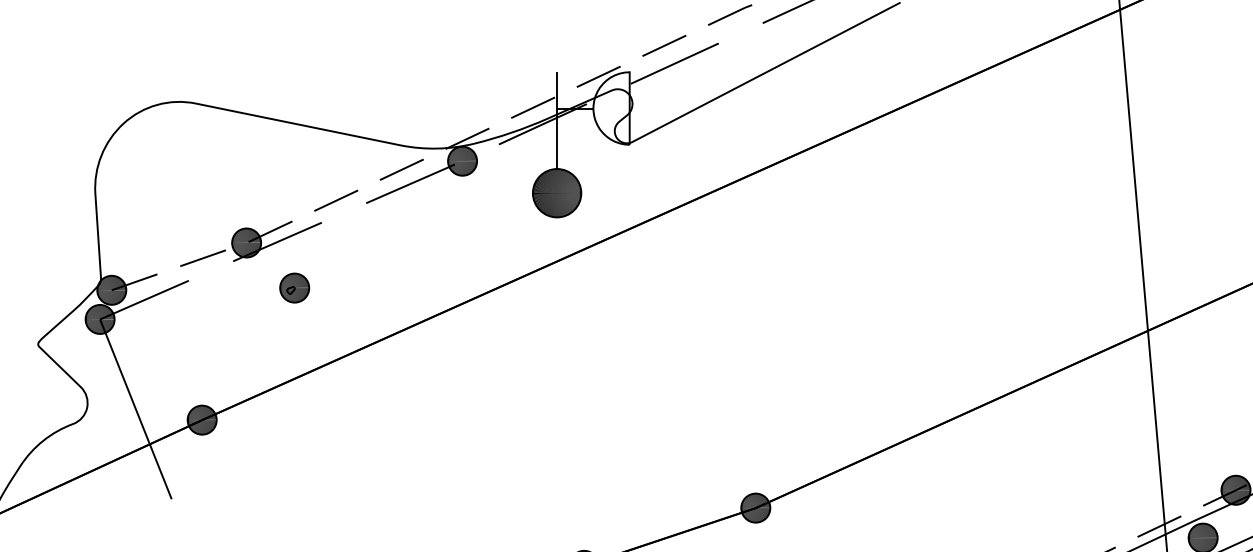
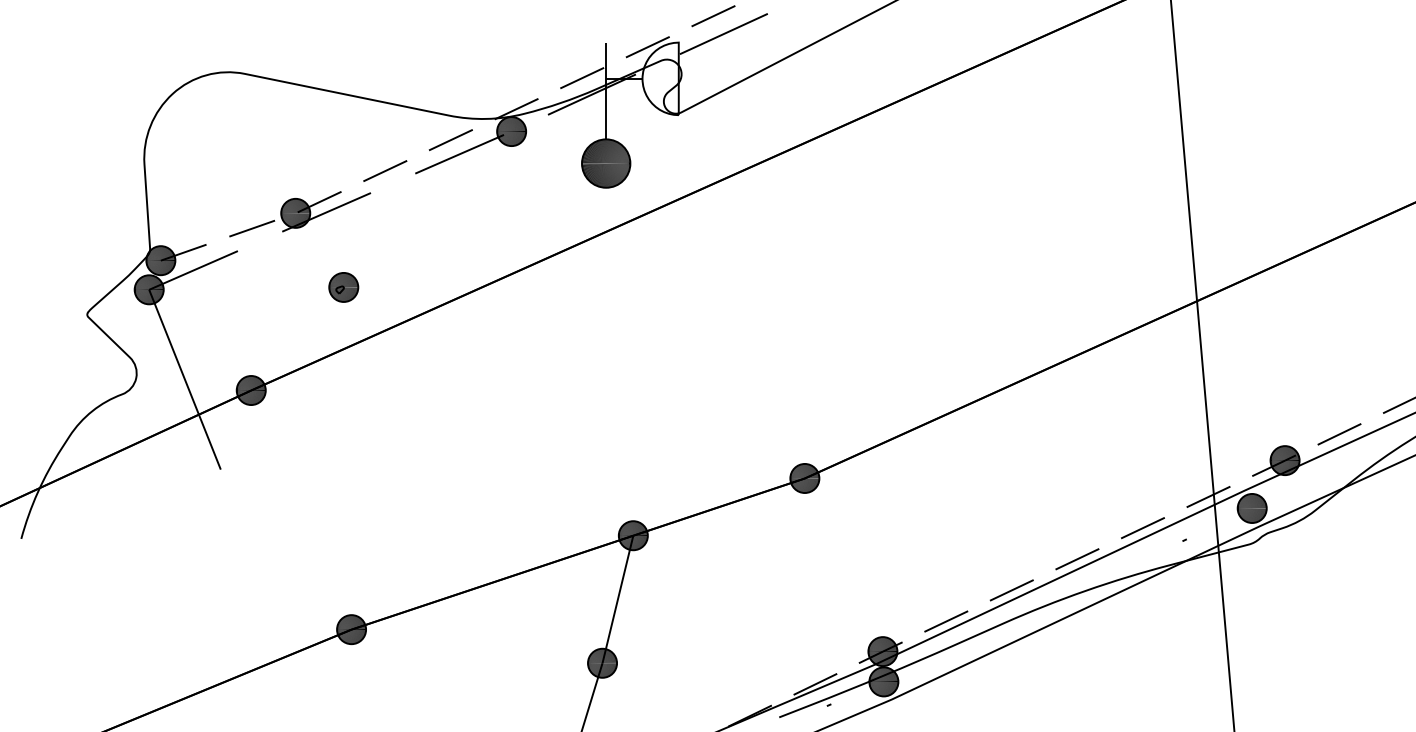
part: (294, 288) -> (343, 287), moved

